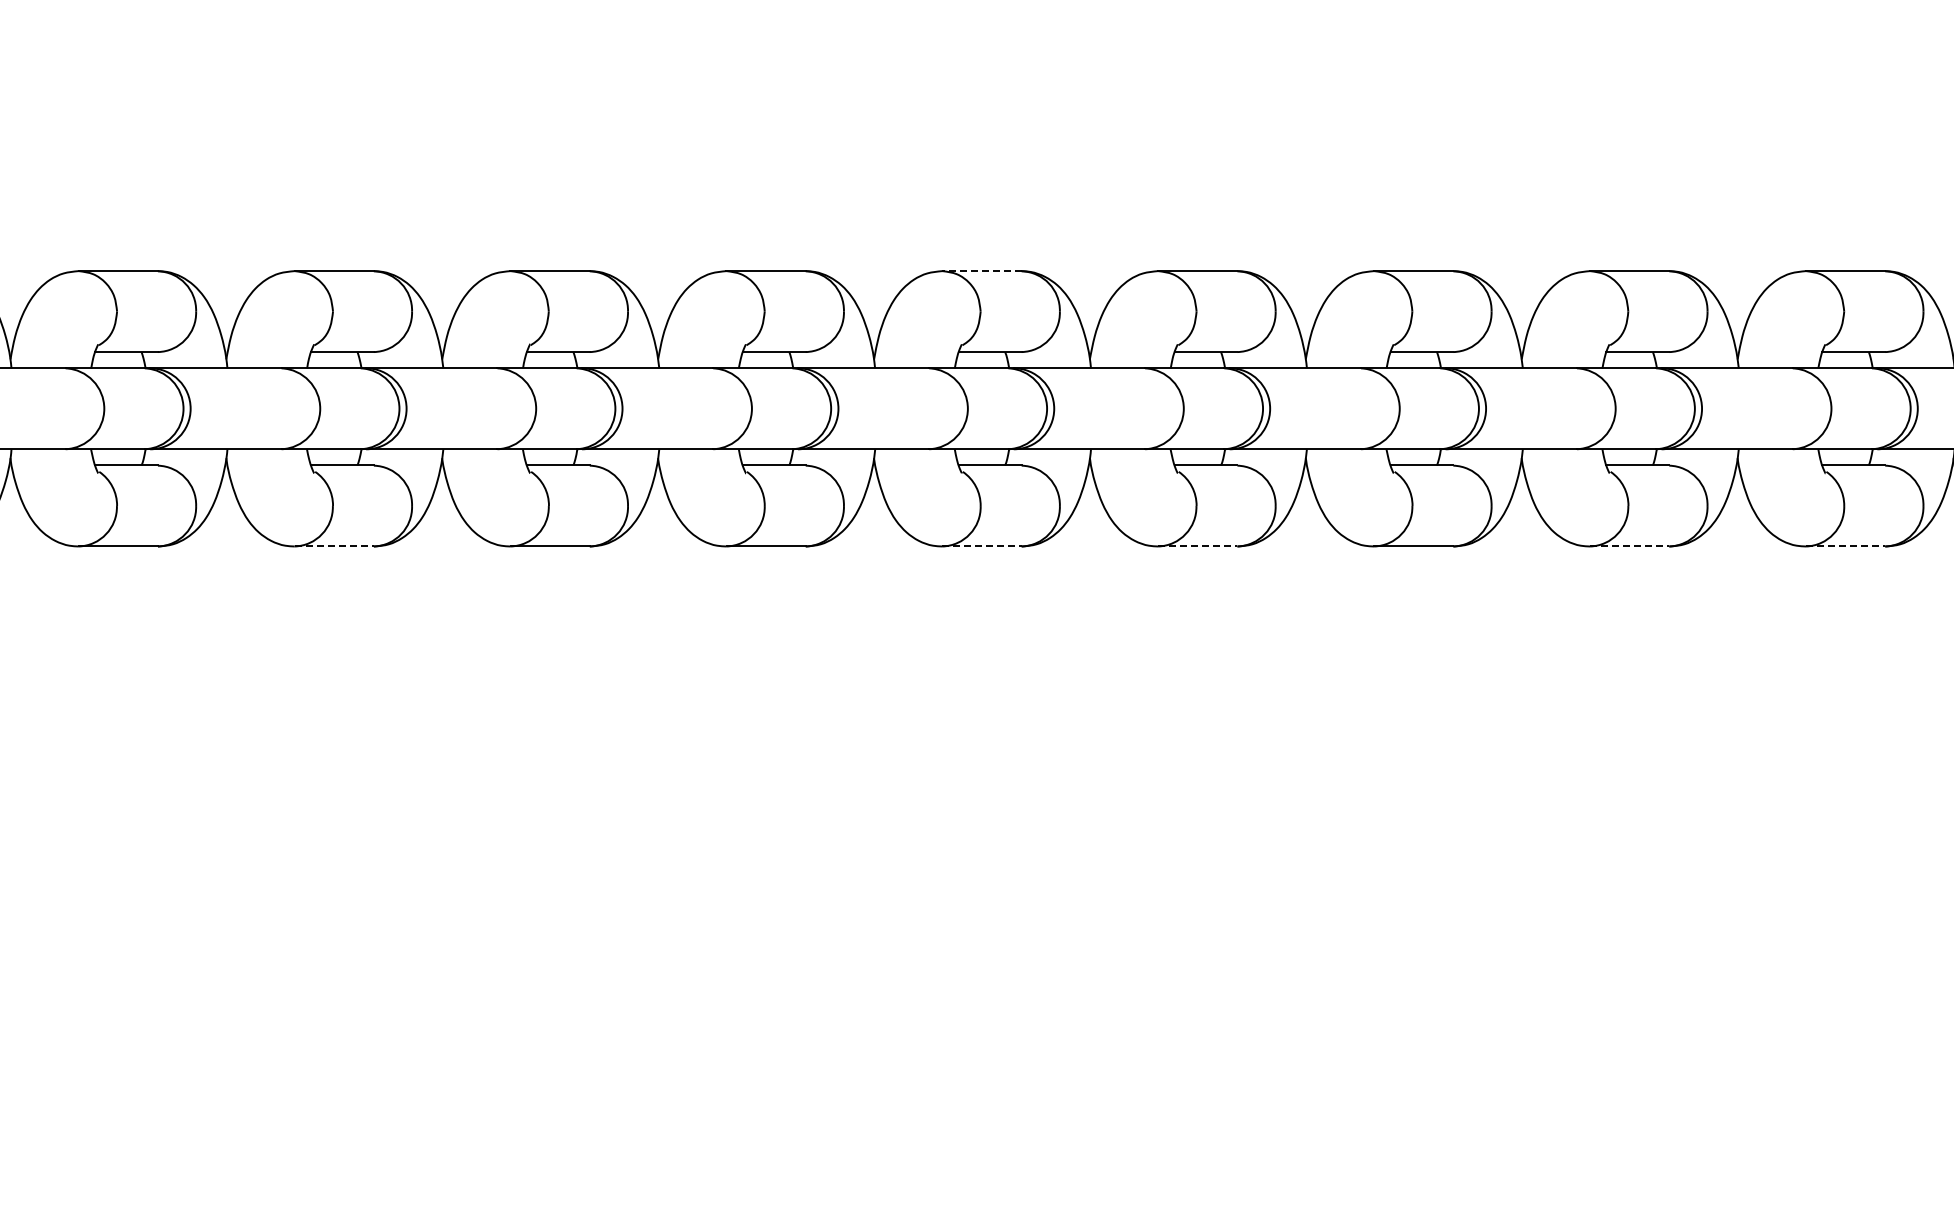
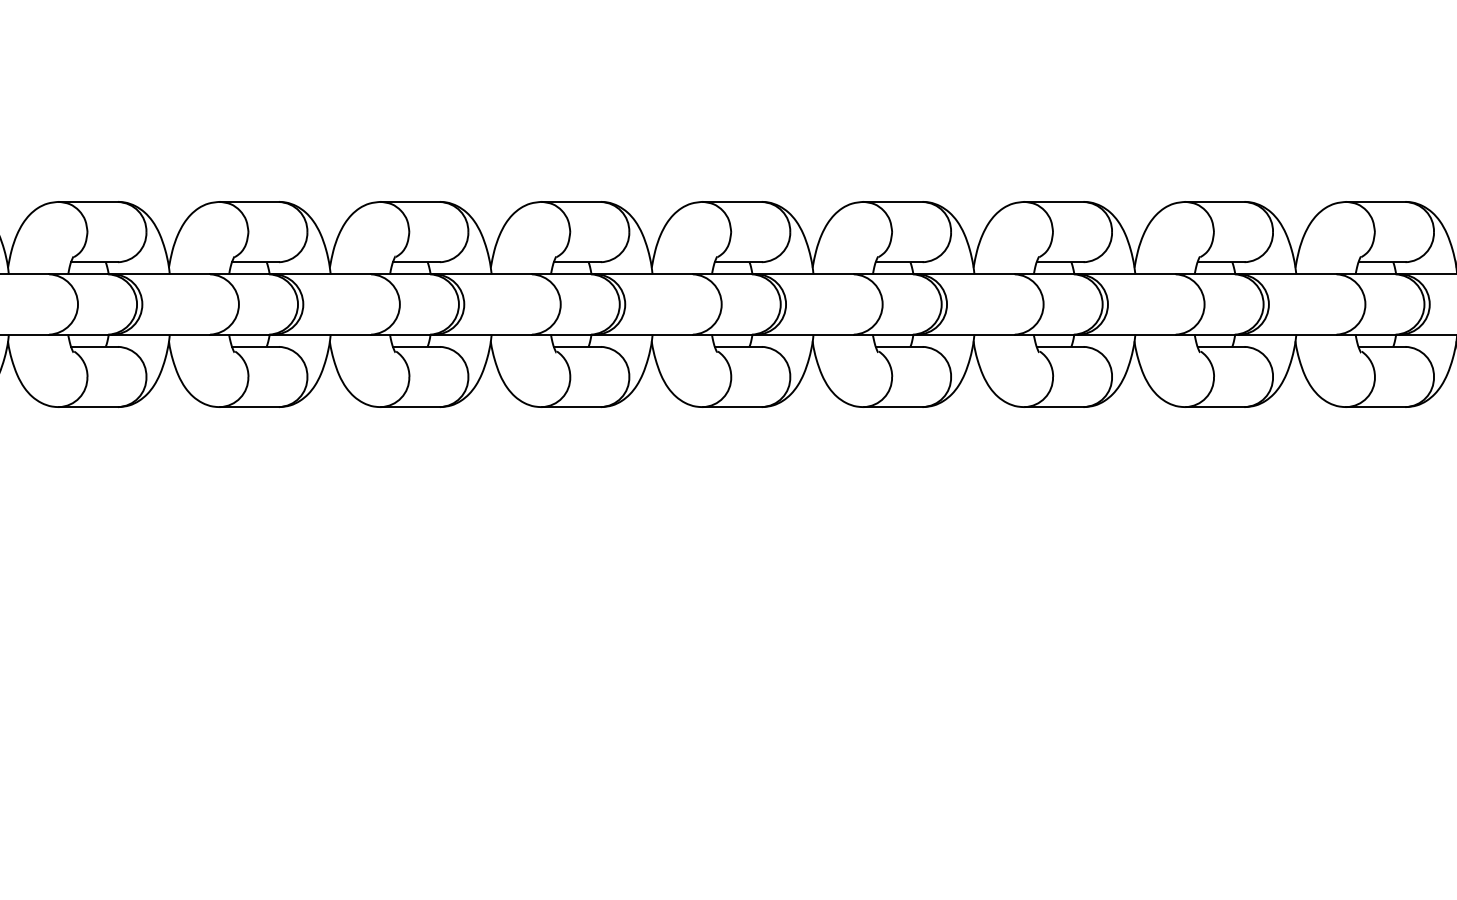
line: (981, 271) -> (731, 202), dashed -> solid
line: (334, 546) -> (249, 407), dashed -> solid
line: (982, 546) -> (732, 407), dashed -> solid
line: (1197, 546) -> (892, 407), dashed -> solid
line: (1629, 546) -> (1214, 407), dashed -> solid
line: (1845, 546) -> (1375, 407), dashed -> solid

